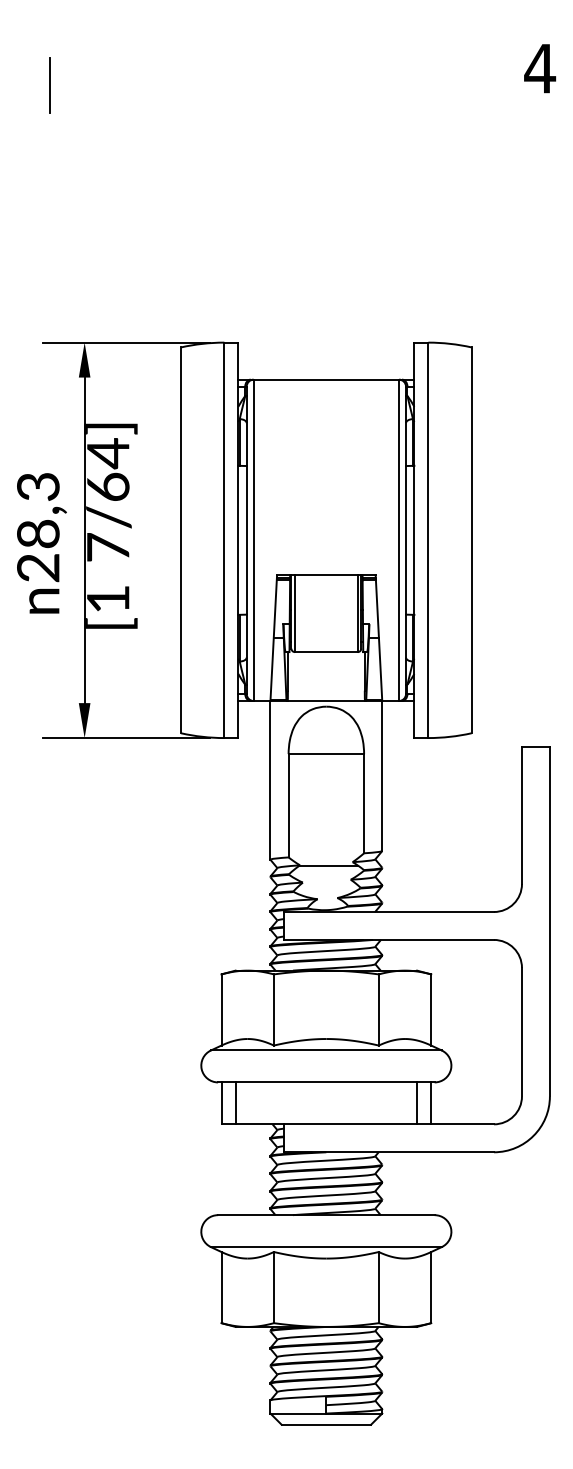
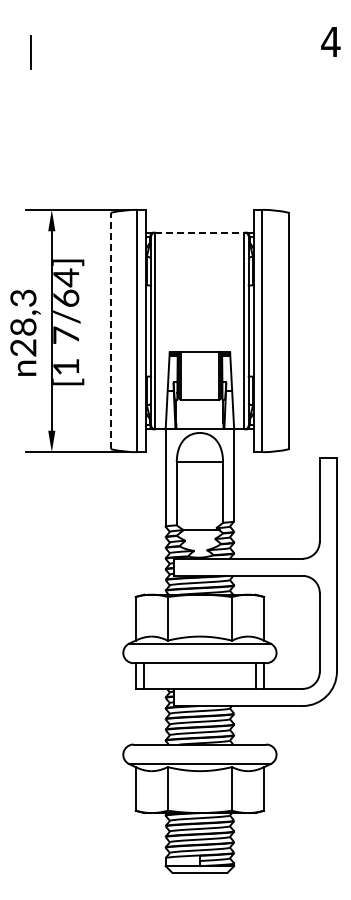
line: (325, 379) -> (199, 232), solid -> dashed
line: (180, 539) -> (110, 330), solid -> dashed

